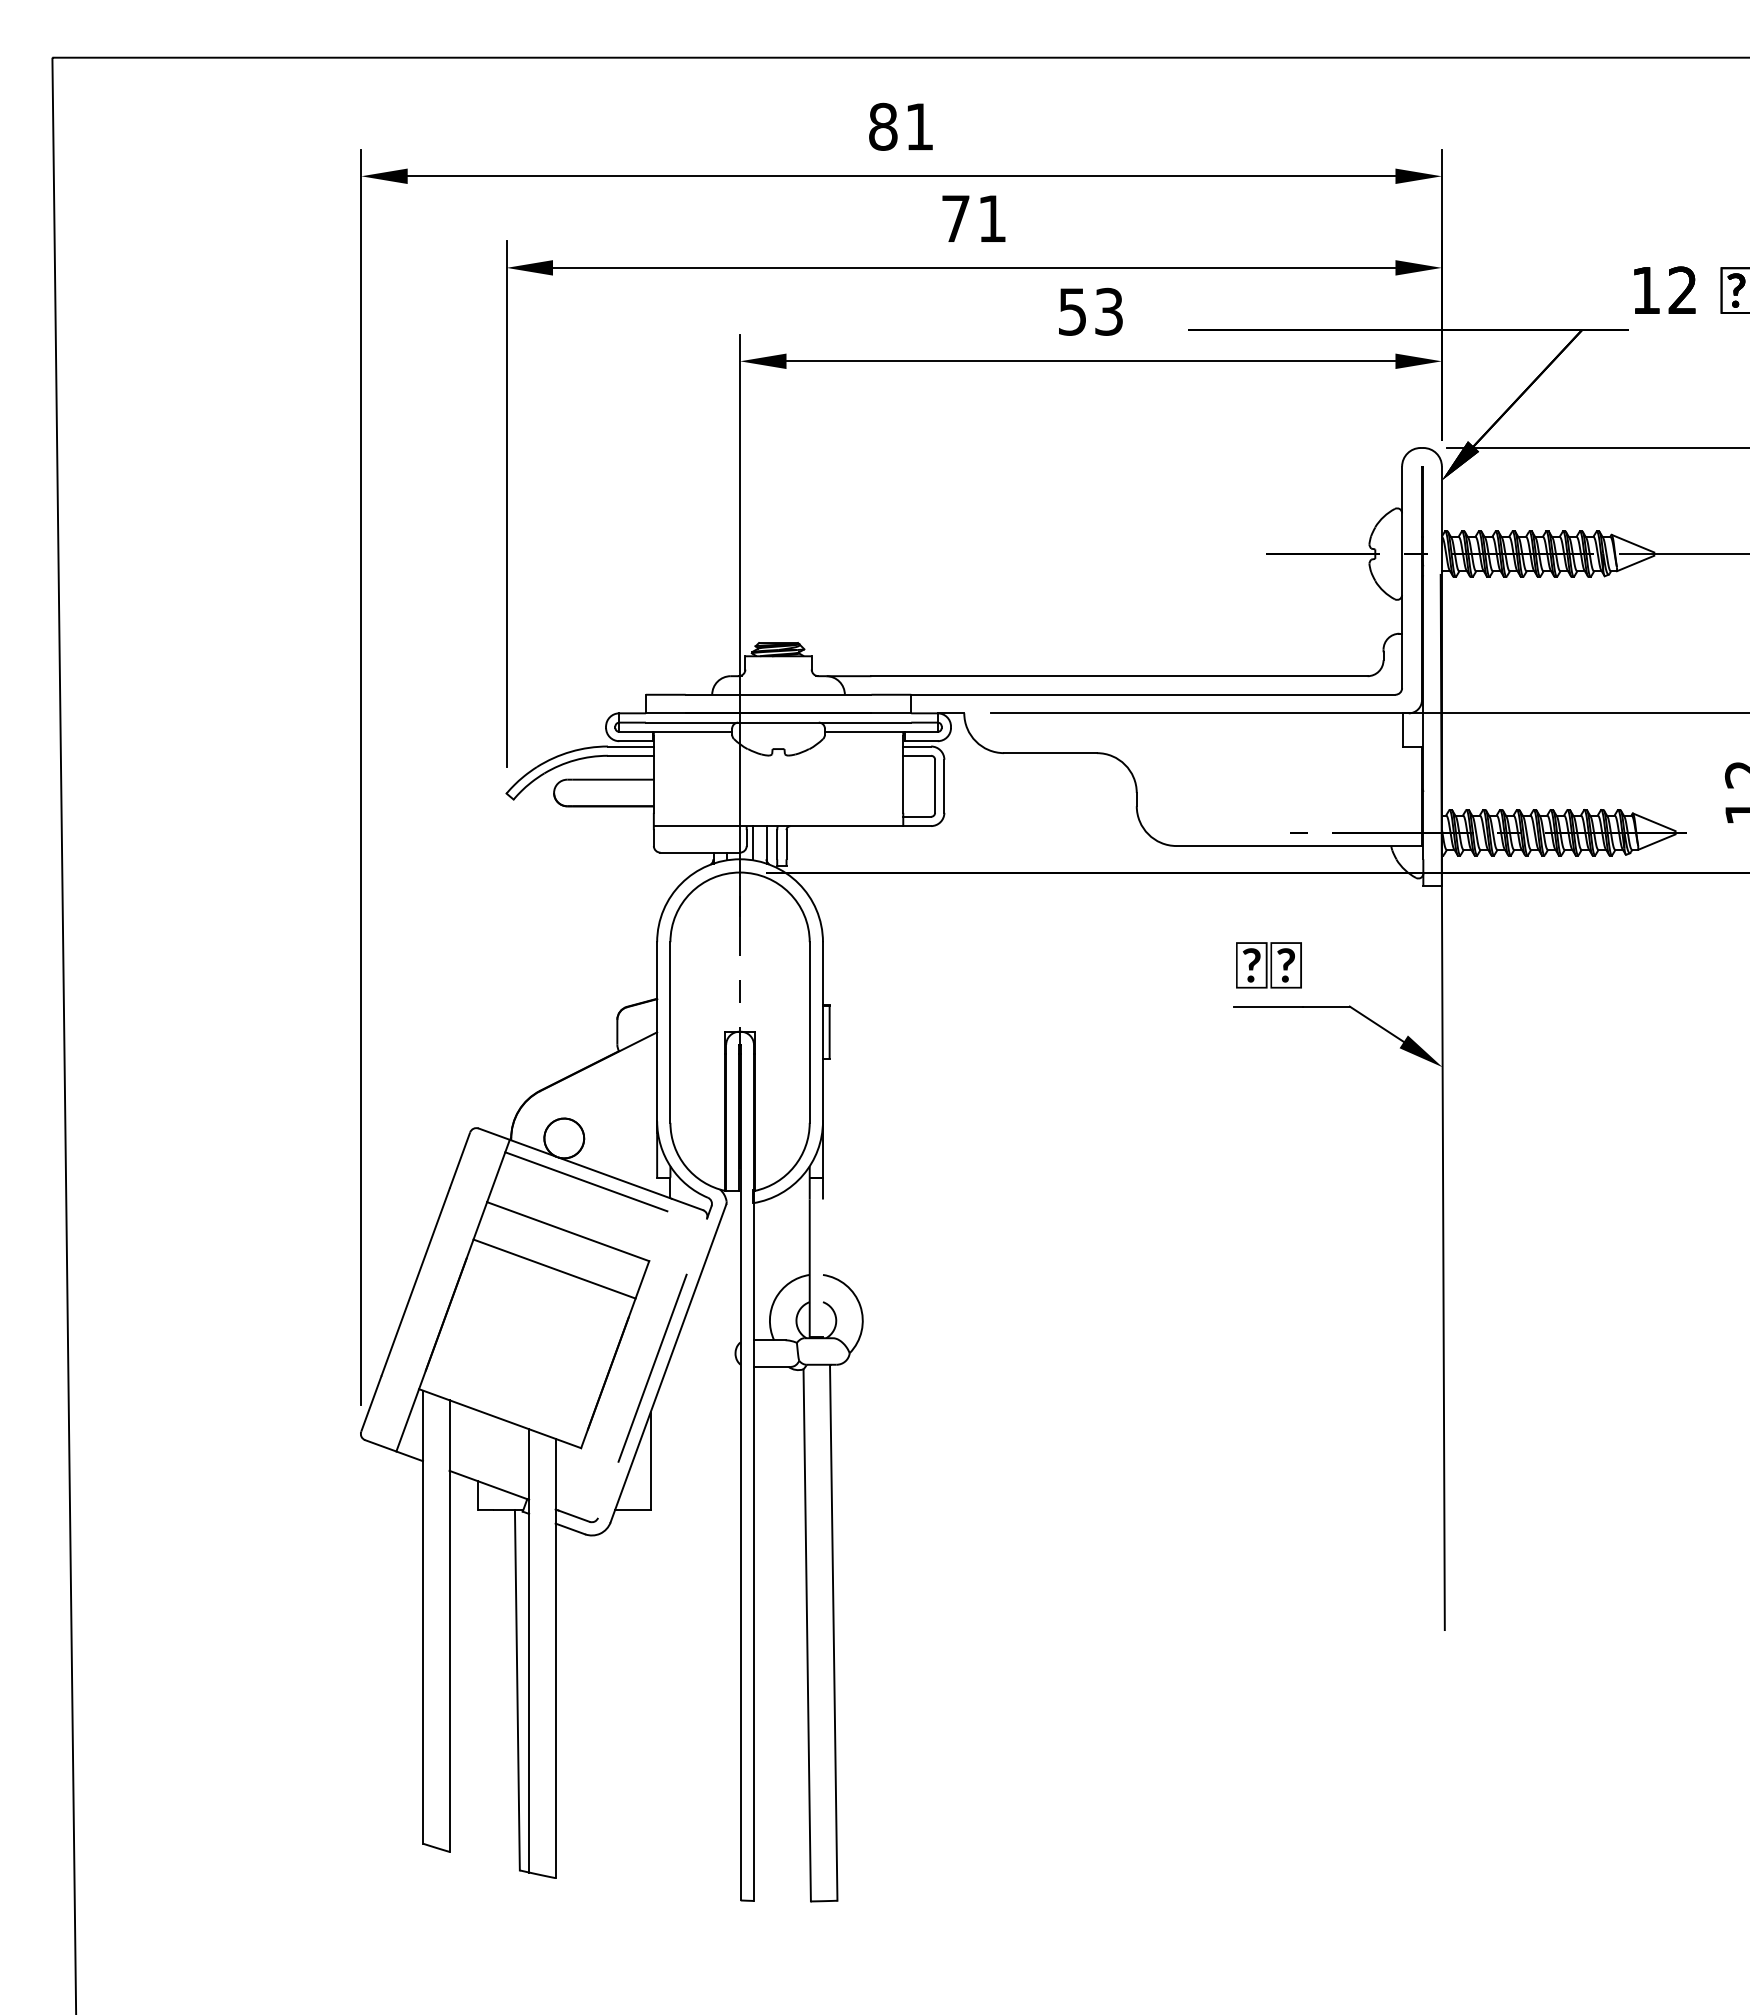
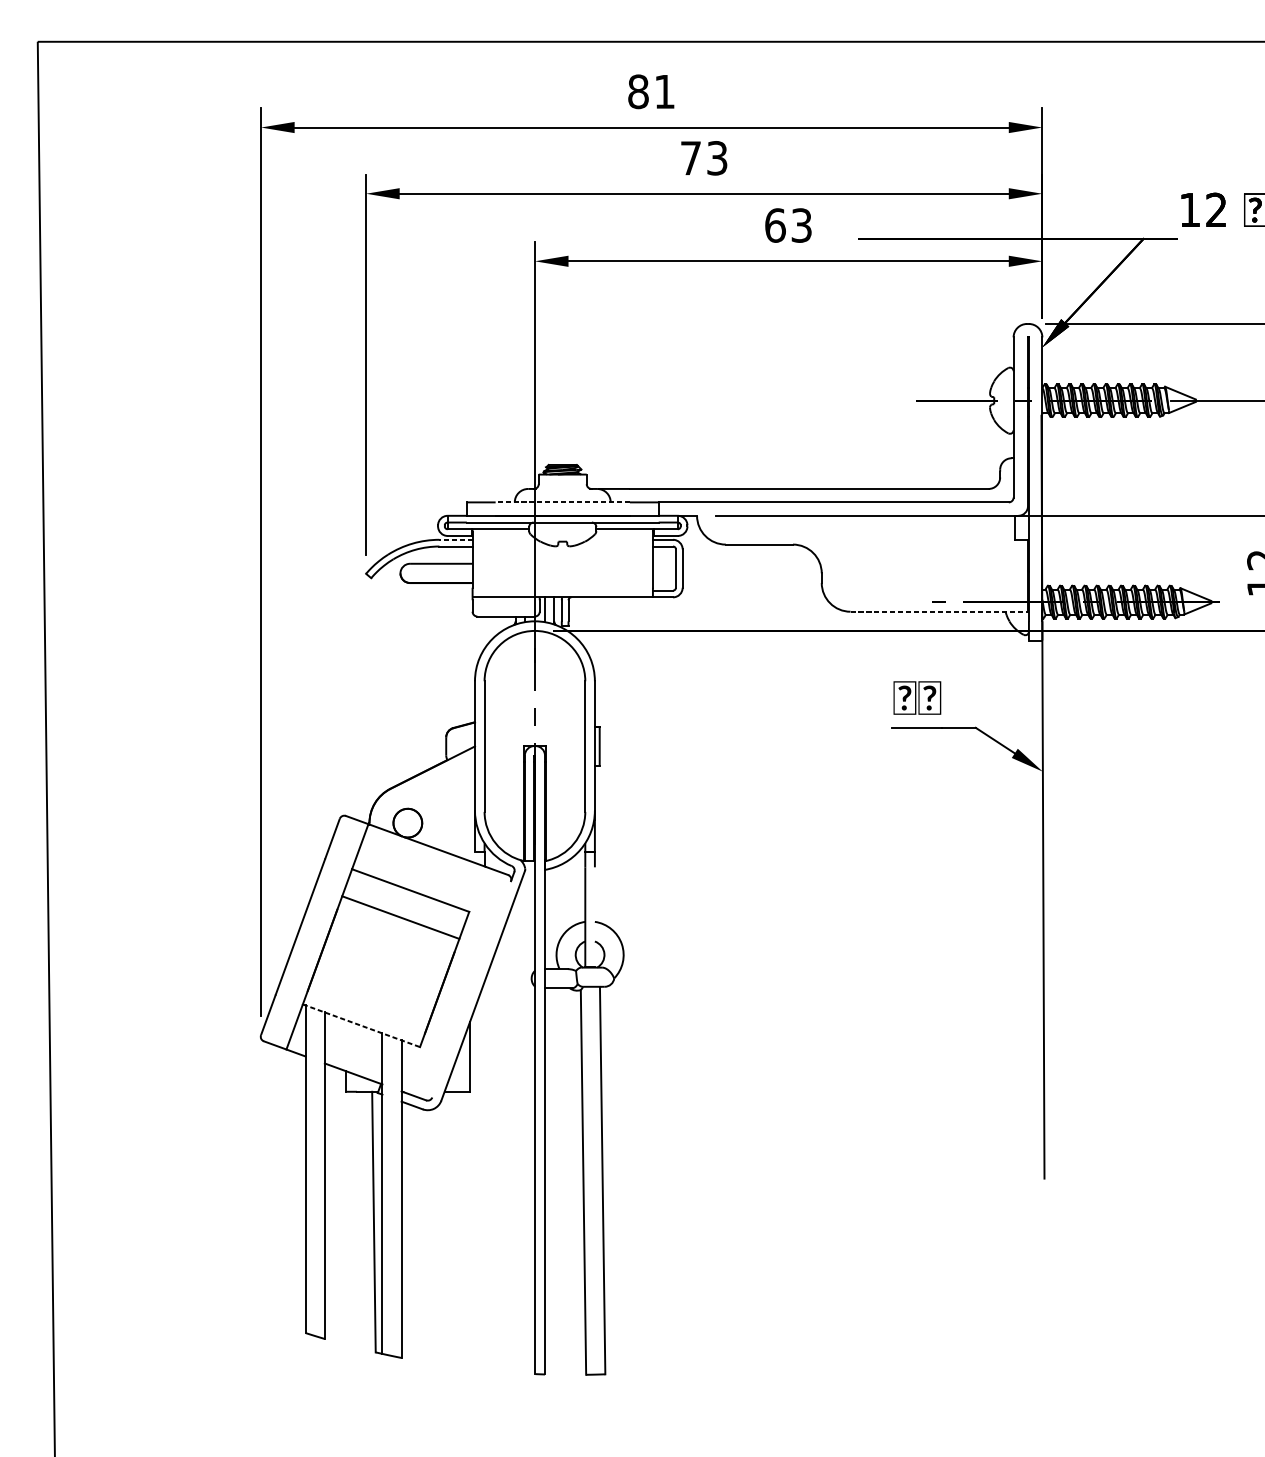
text: (992, 218) -> (717, 158), 71 -> 73
text: (1072, 311) -> (775, 225), 53 -> 63
line: (778, 694) -> (562, 502), solid -> dashed
line: (630, 746) -> (455, 539), solid -> dashed
line: (1299, 846) -> (939, 612), solid -> dashed
line: (586, 1181) -> (423, 854), removed
line: (652, 1367) -> (471, 988), removed
line: (500, 1418) -> (361, 1025), solid -> dashed

